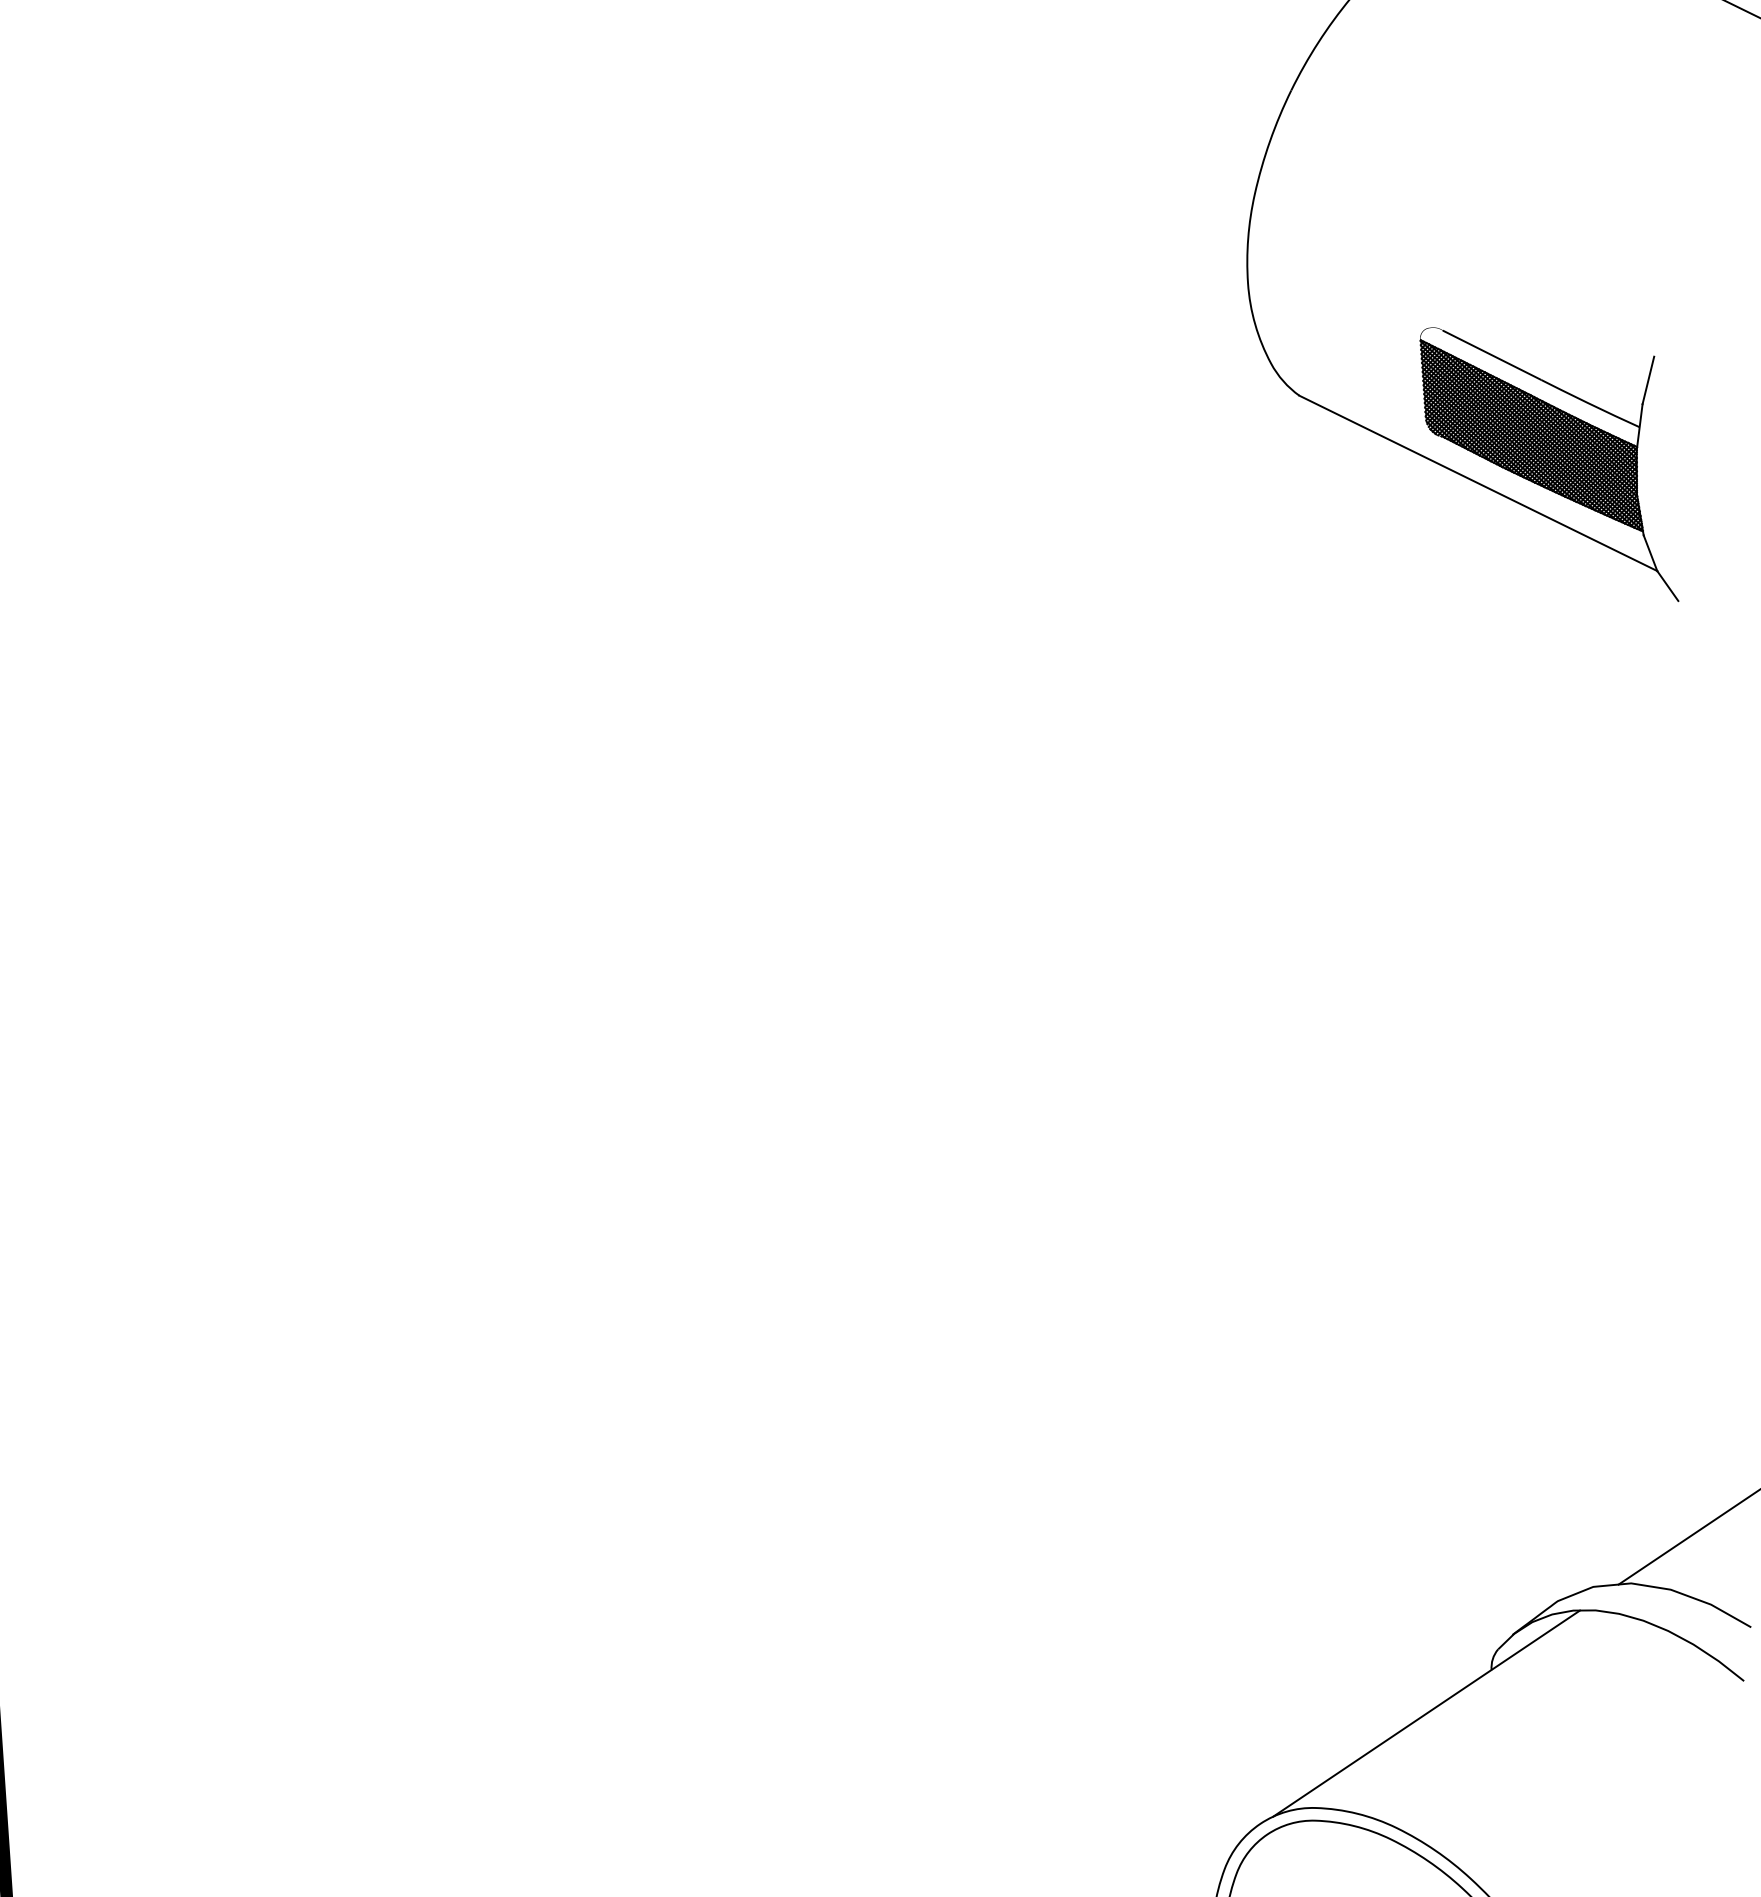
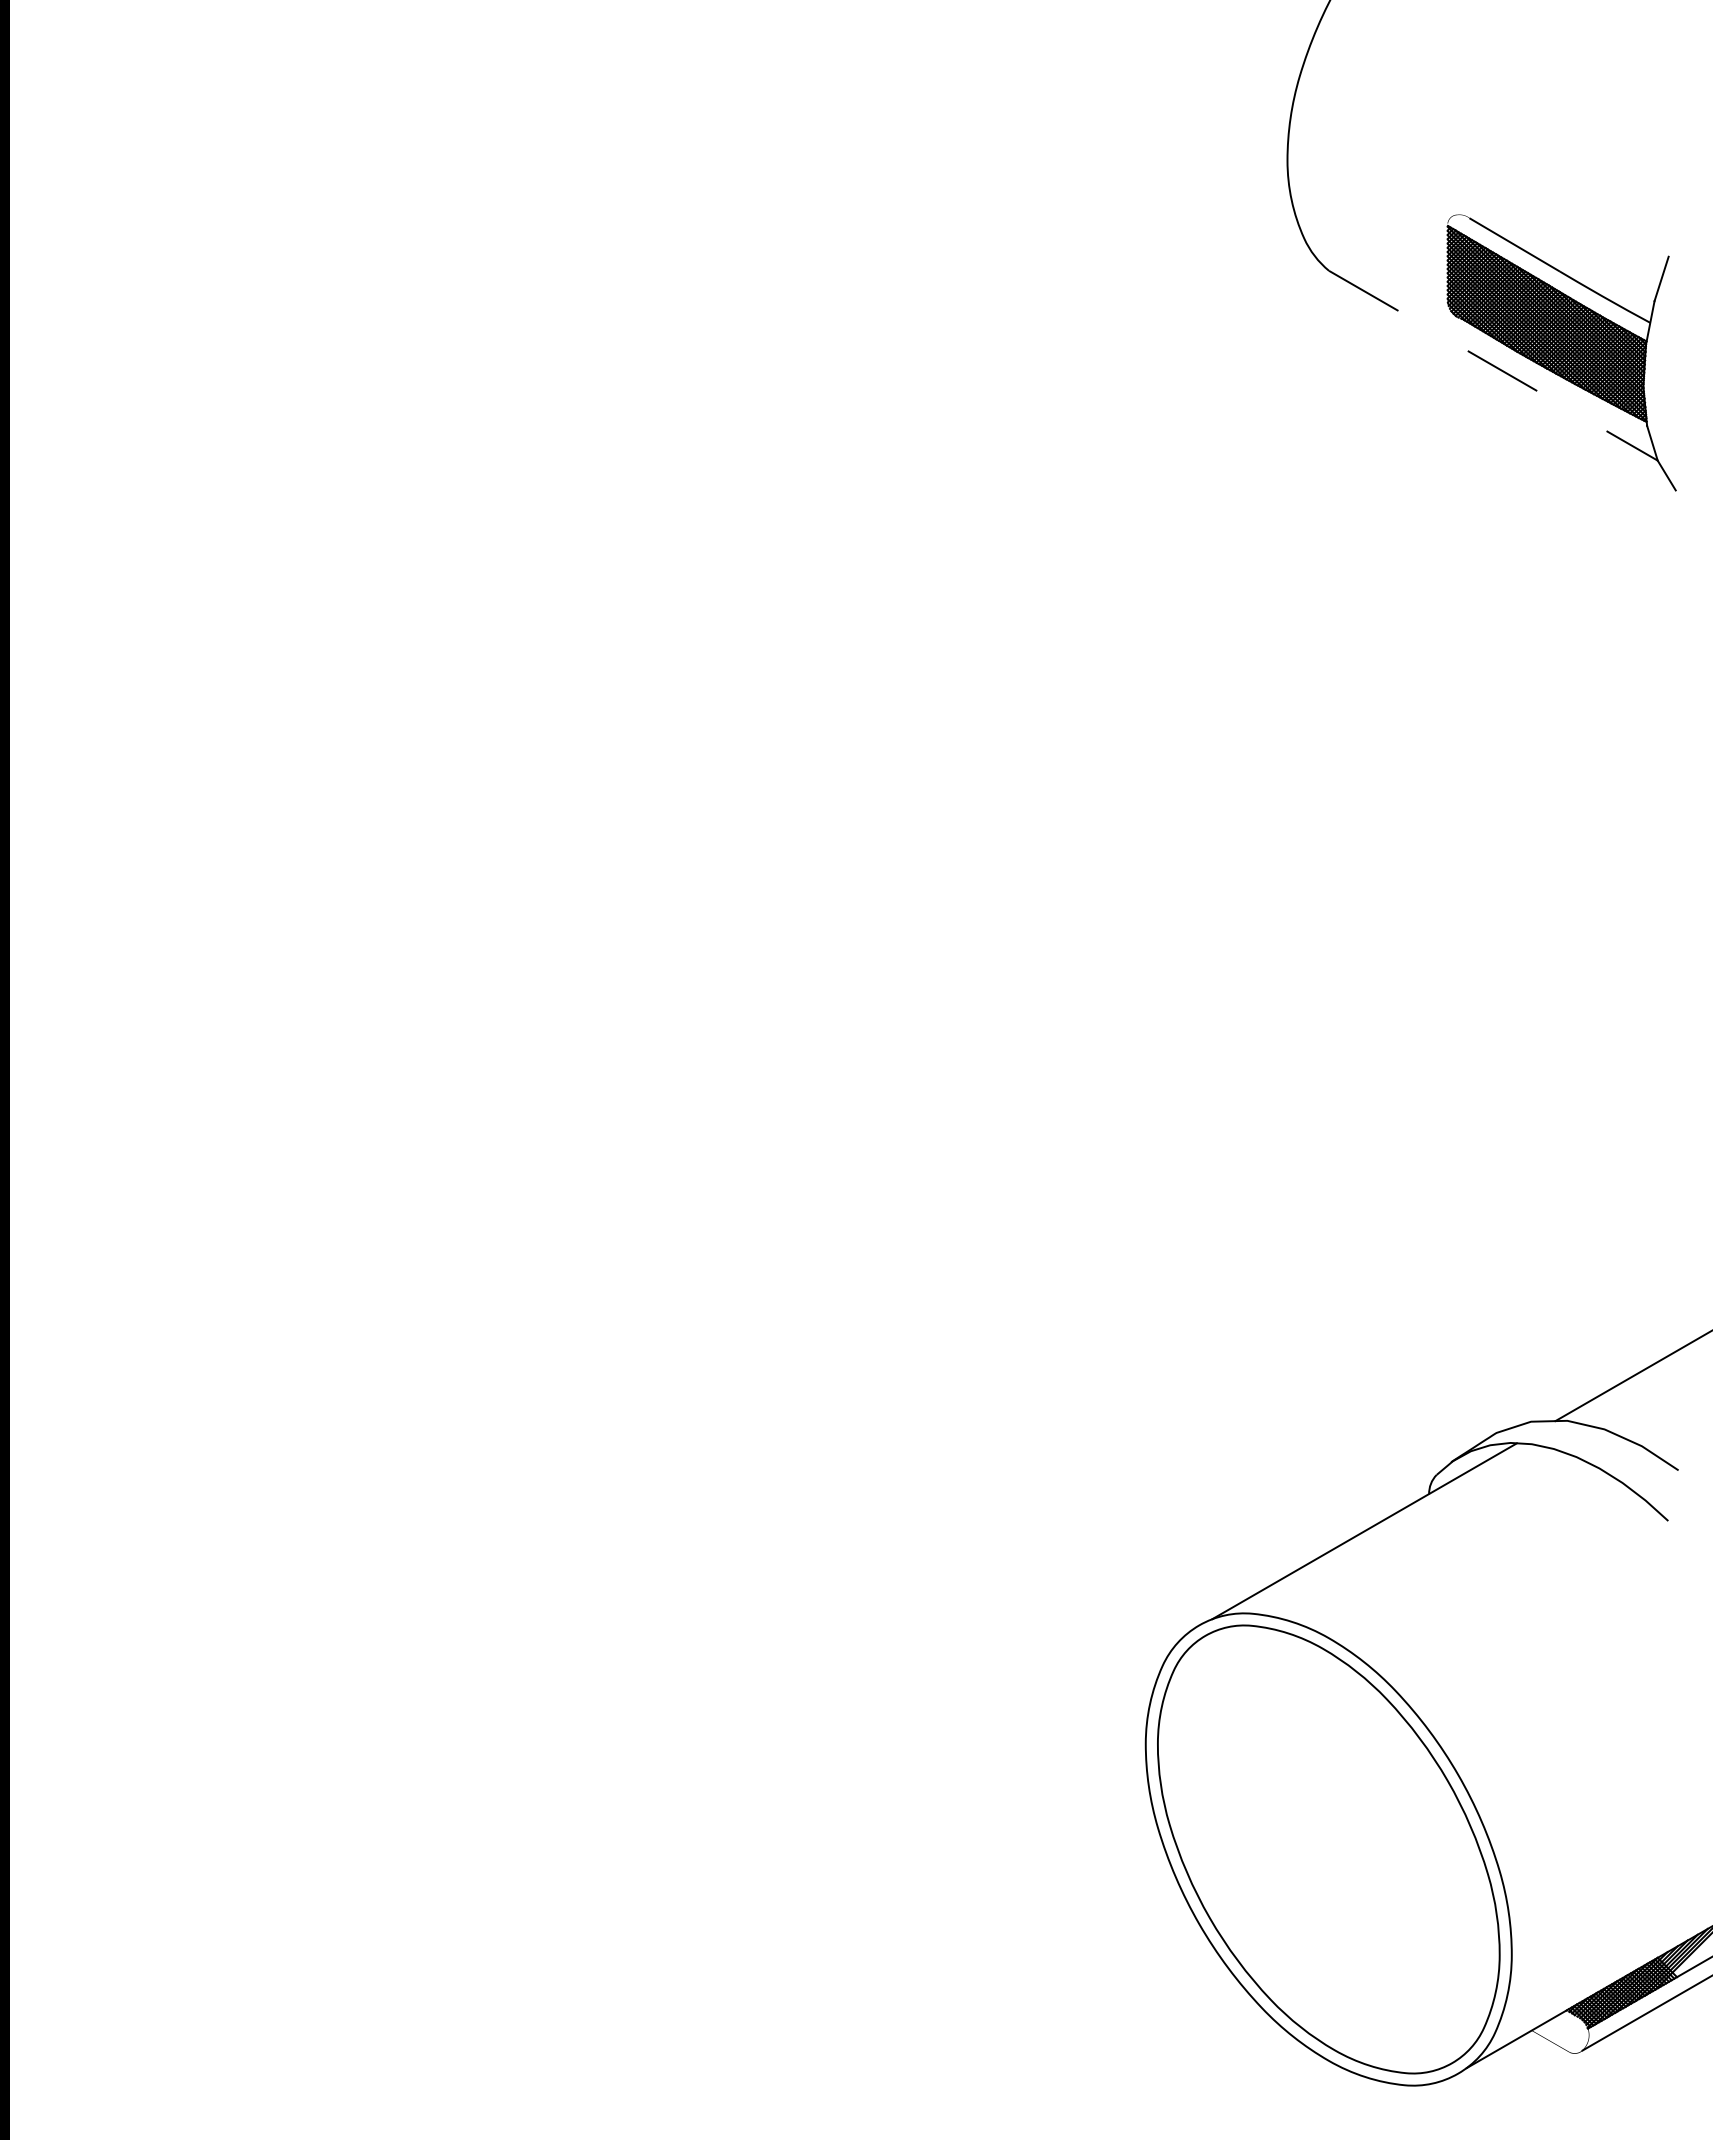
line: (1478, 483) -> (1493, 365), solid -> dashed

